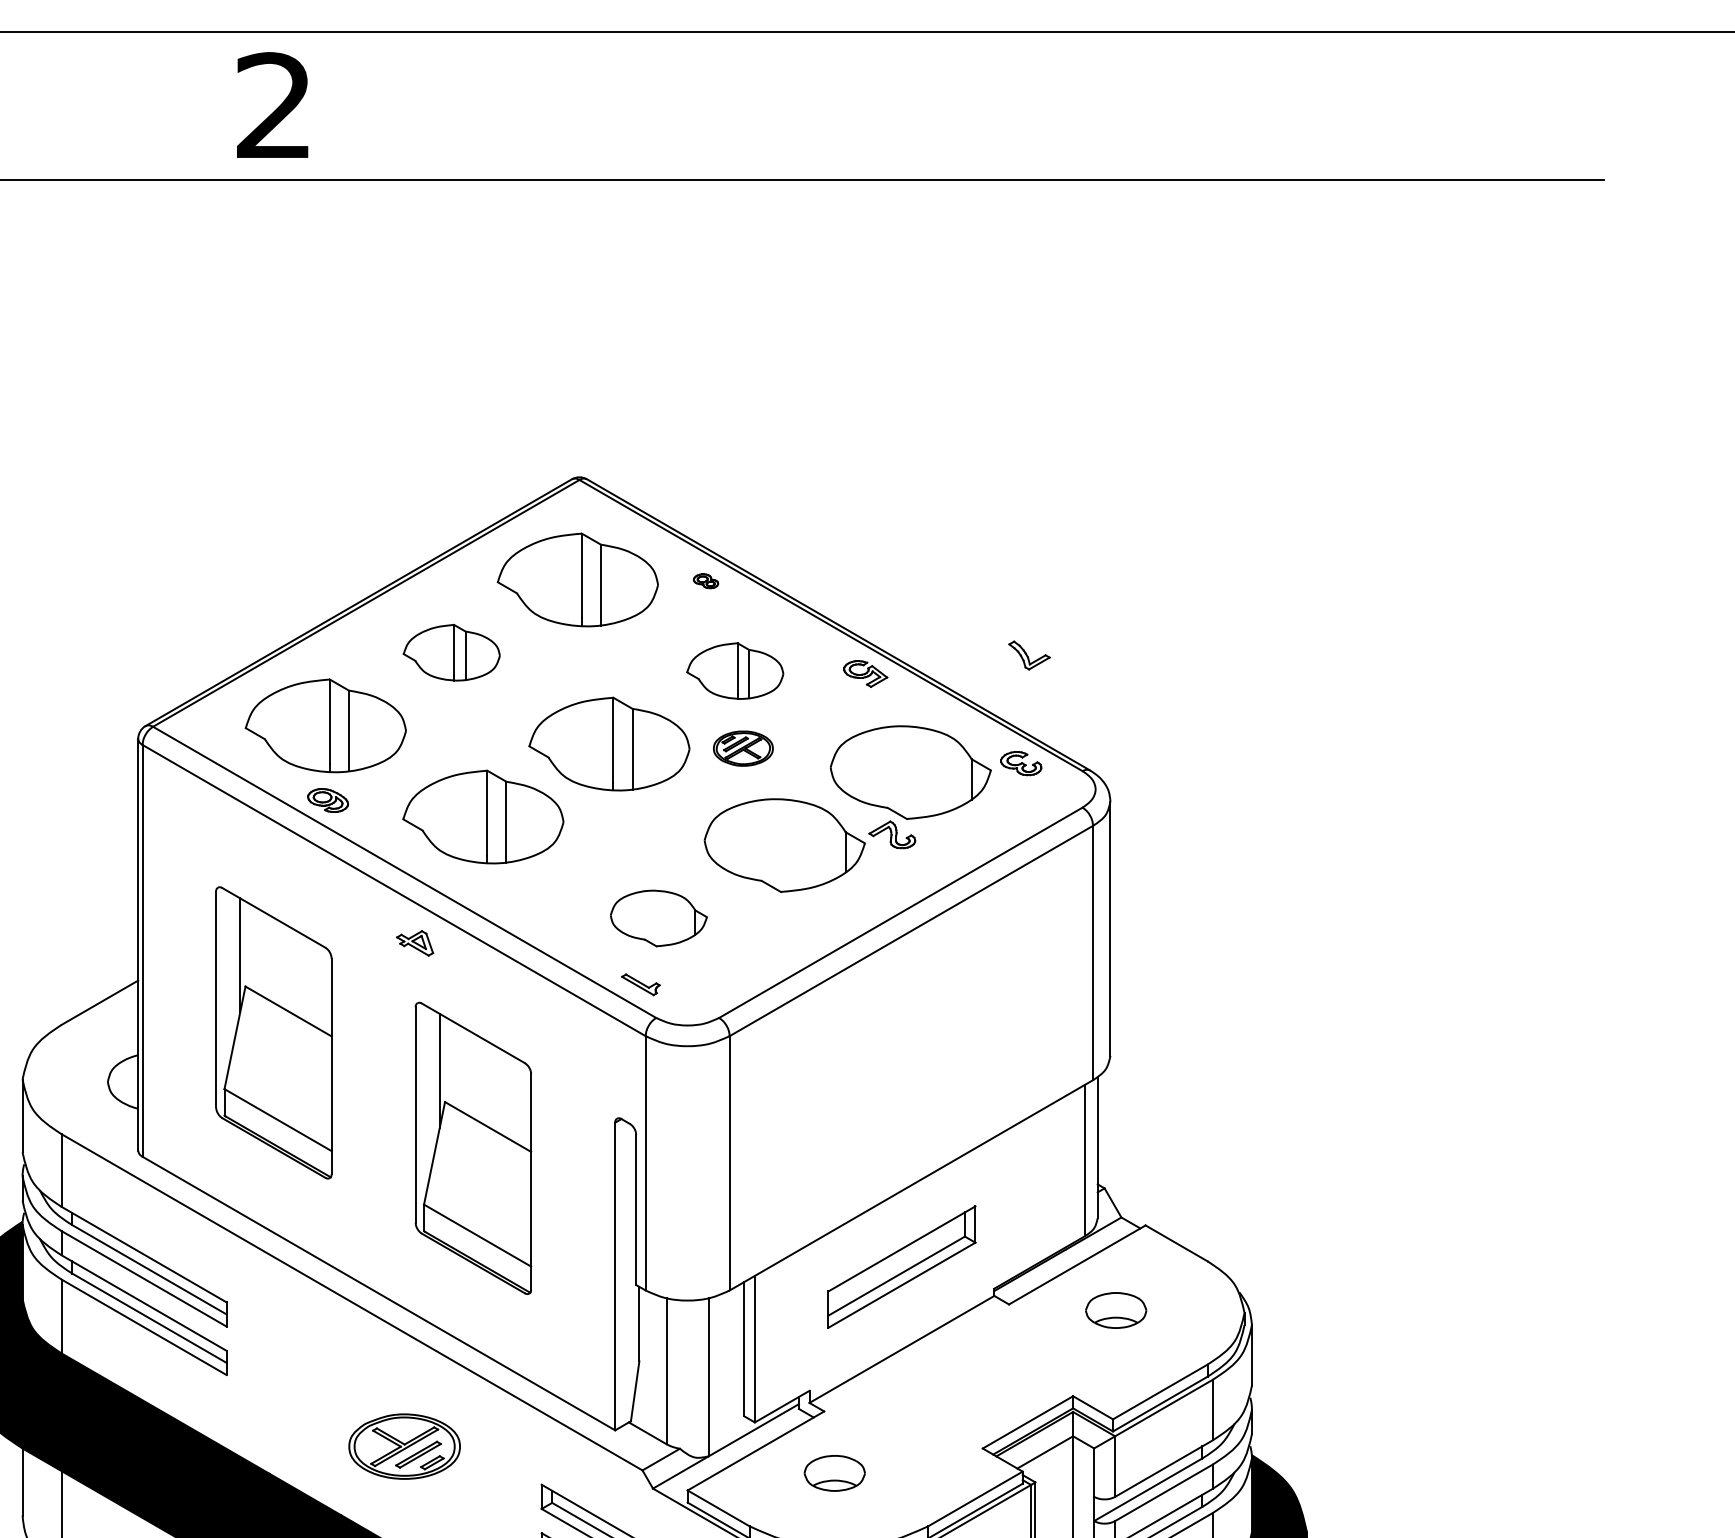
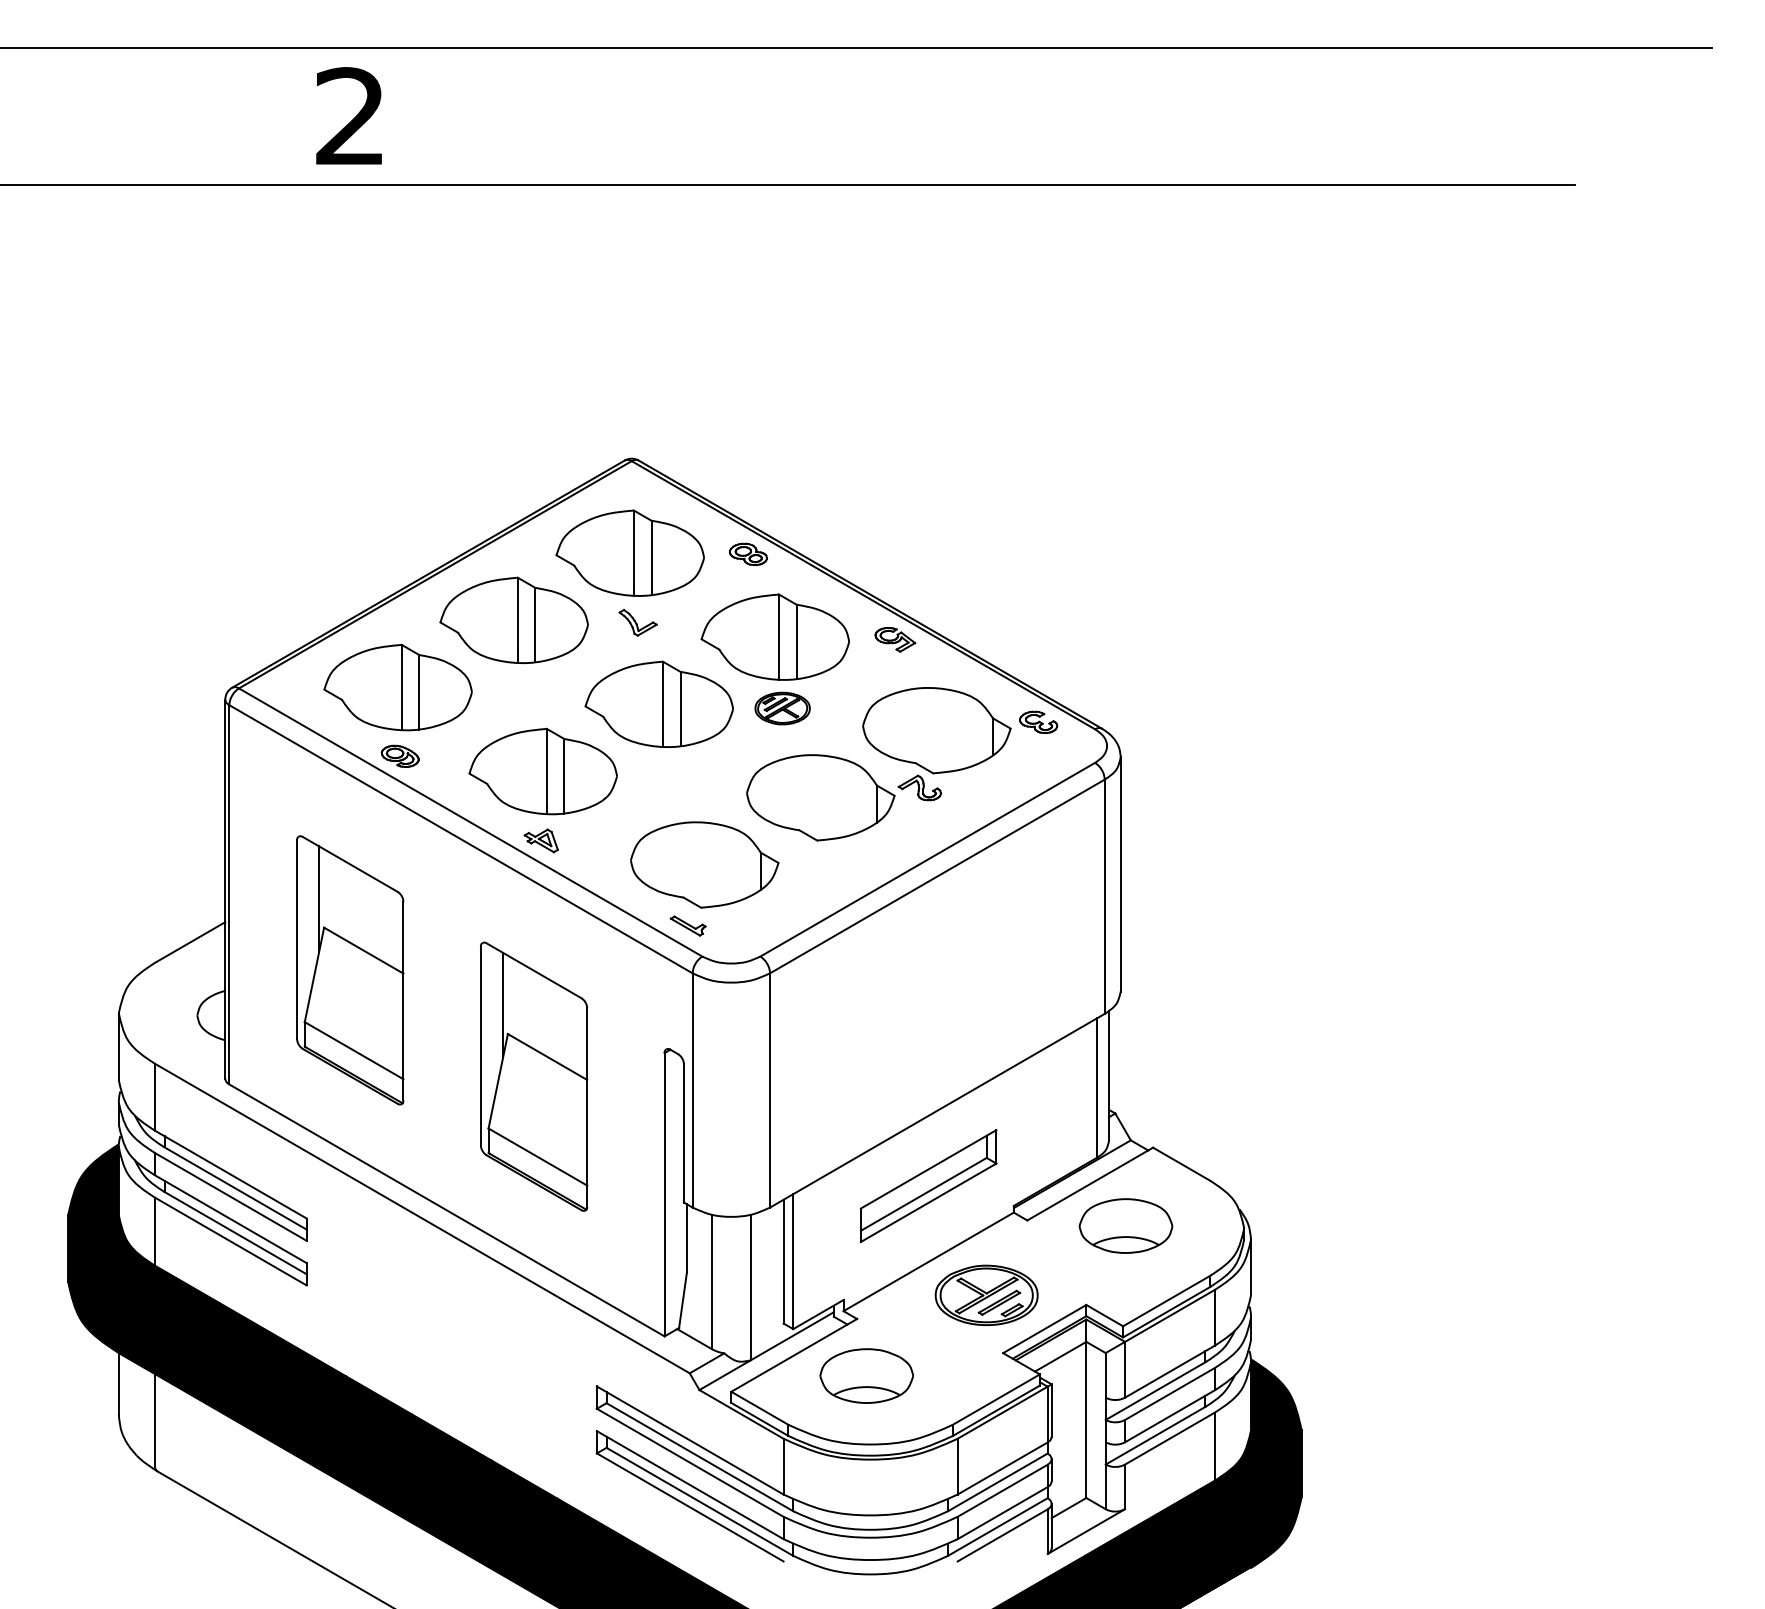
part: (705, 581) -> (747, 554), size x1.67
part: (451, 651) -> (513, 619), size x1.67
part: (1028, 655) -> (637, 622), moved
part: (734, 670) -> (774, 636), size x1.67
part: (658, 917) -> (704, 864), size x1.67
part: (414, 942) -> (540, 840), moved
part: (1115, 1309) -> (1125, 1225), size x1.67
part: (404, 1445) -> (986, 1294), moved
part: (834, 1472) -> (866, 1375), size x1.67

